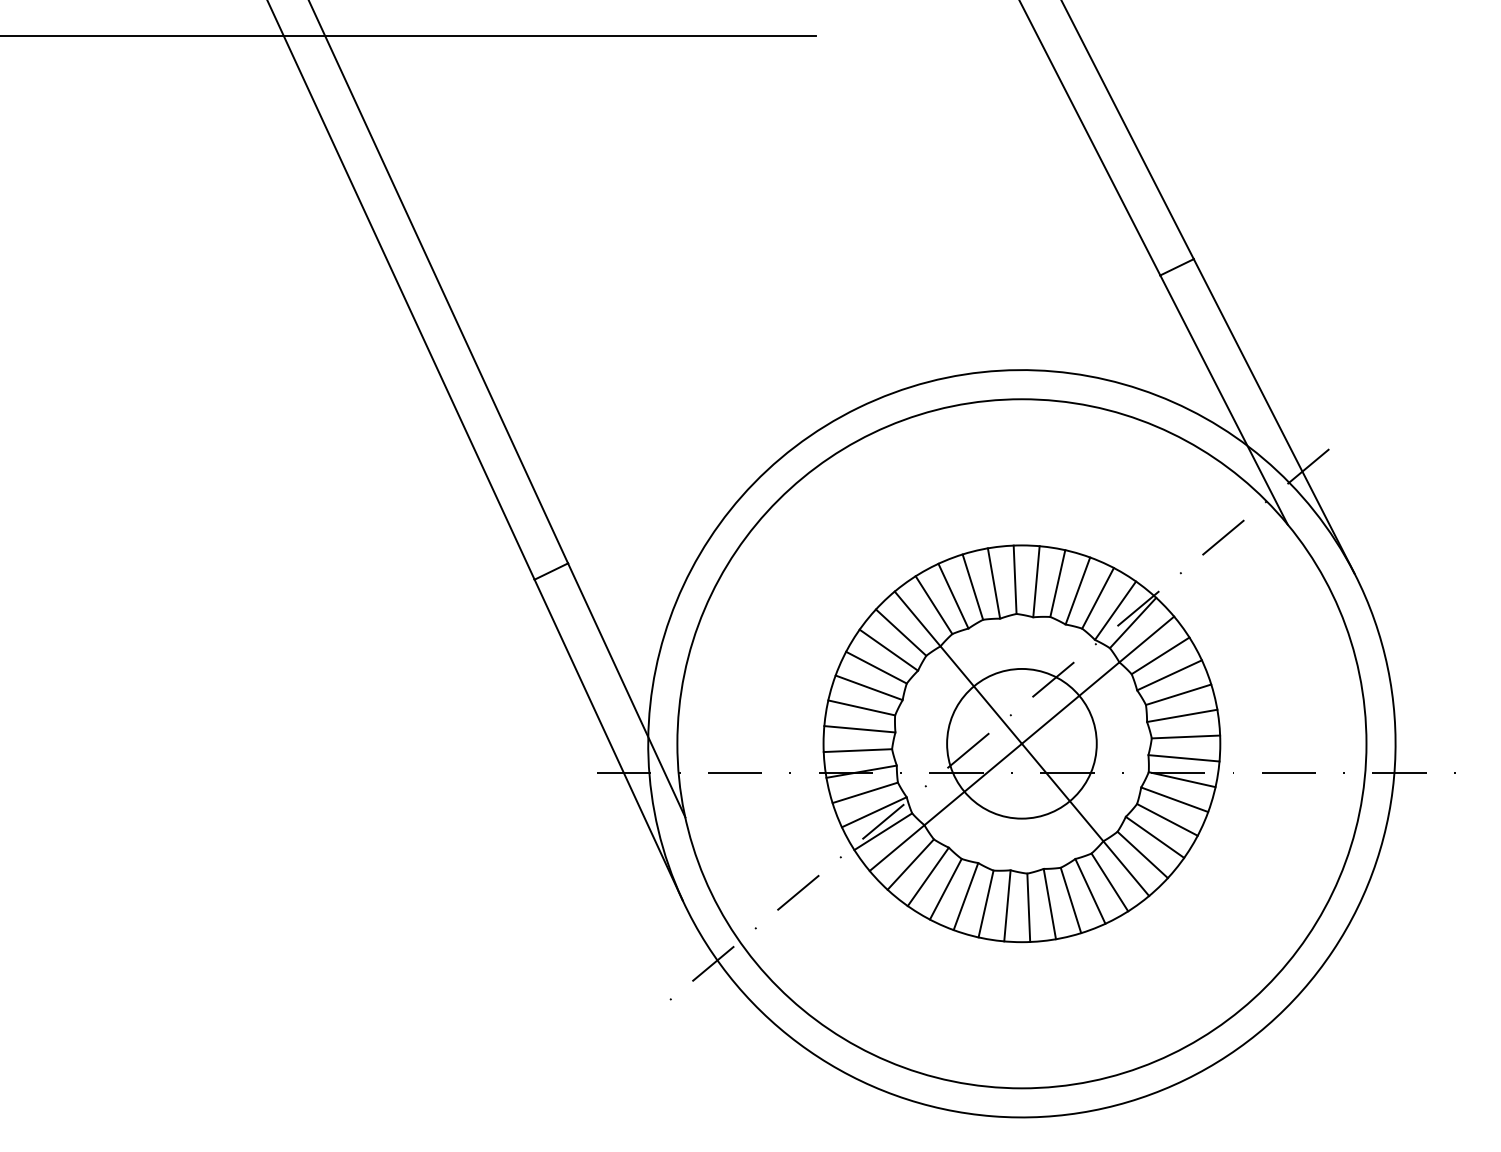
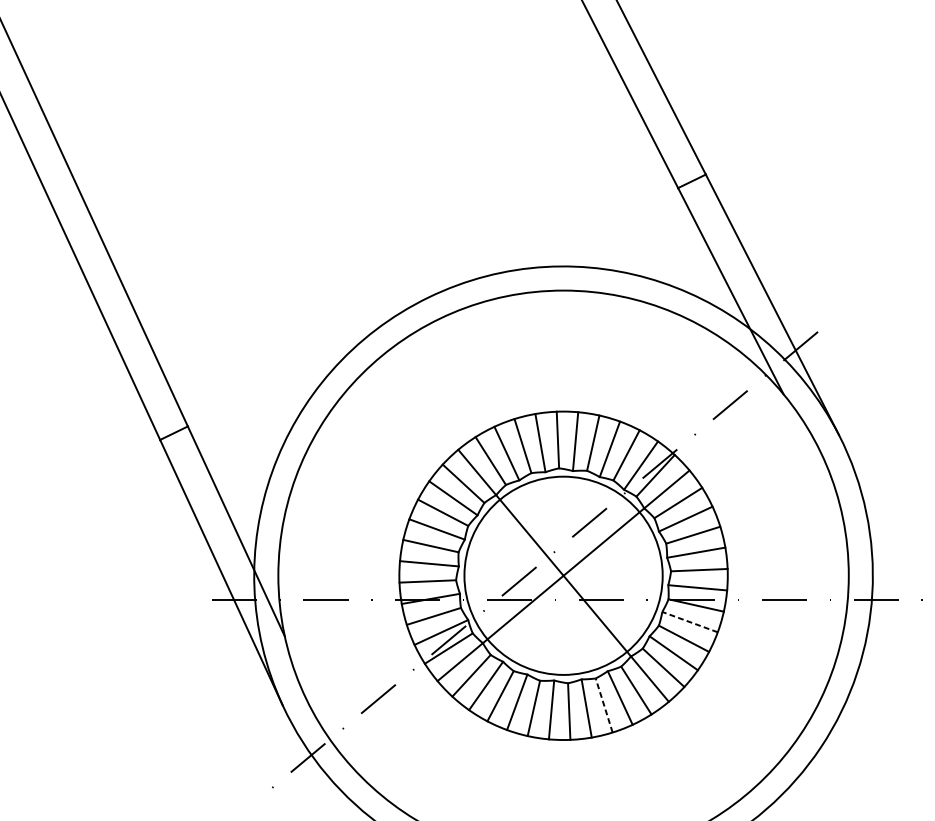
circle: (1021, 743) -> (563, 575), size x1.6
line: (1174, 799) -> (689, 621), solid -> dashed
line: (1070, 900) -> (603, 705), solid -> dashed

